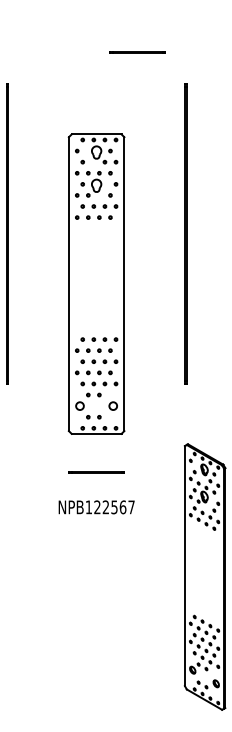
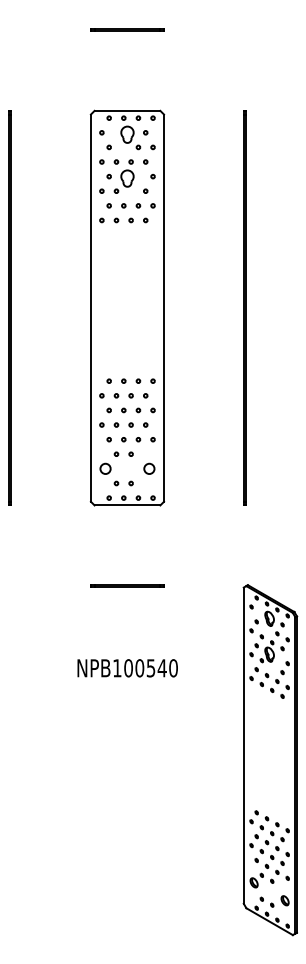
line: (137, 52) -> (127, 29), moved
part: (96, 283) -> (127, 307), moved
line: (96, 471) -> (127, 585), moved
text: (114, 507) -> (150, 668), NPB122567 -> NPB100540

